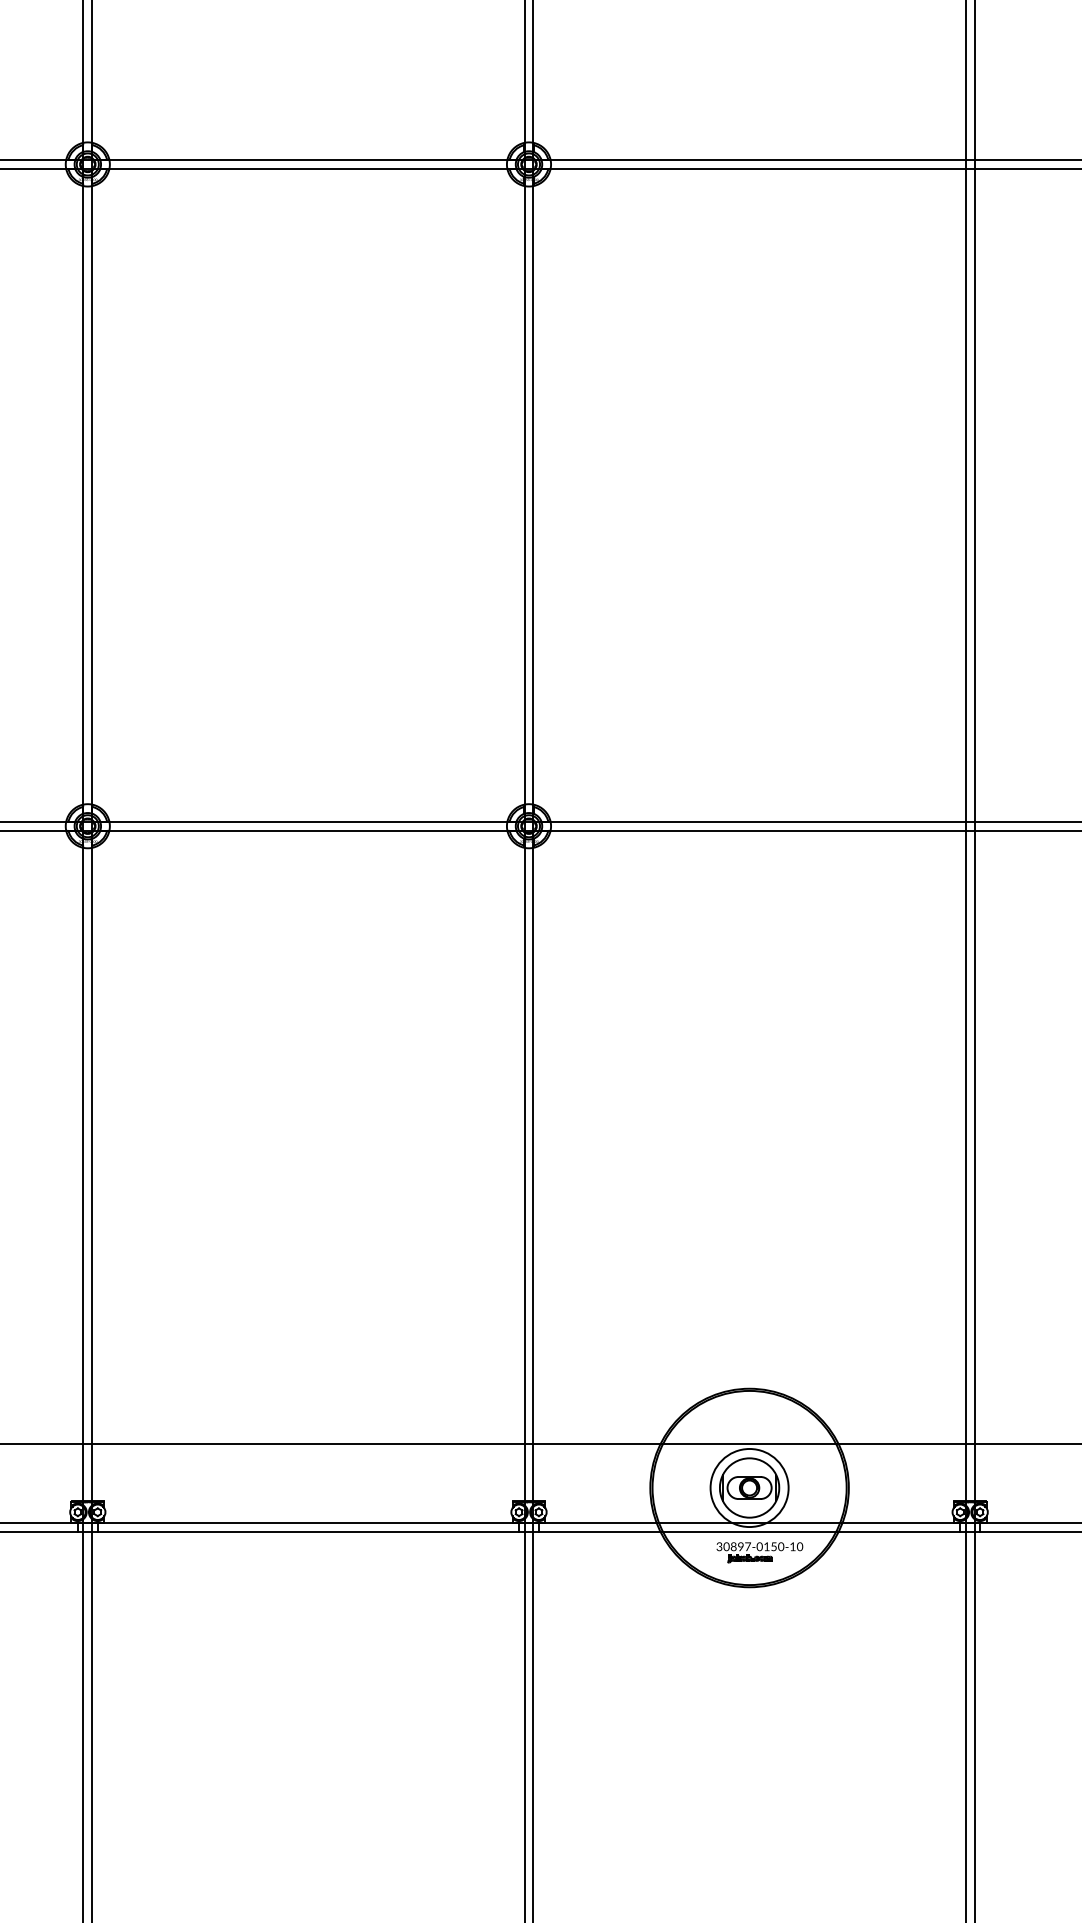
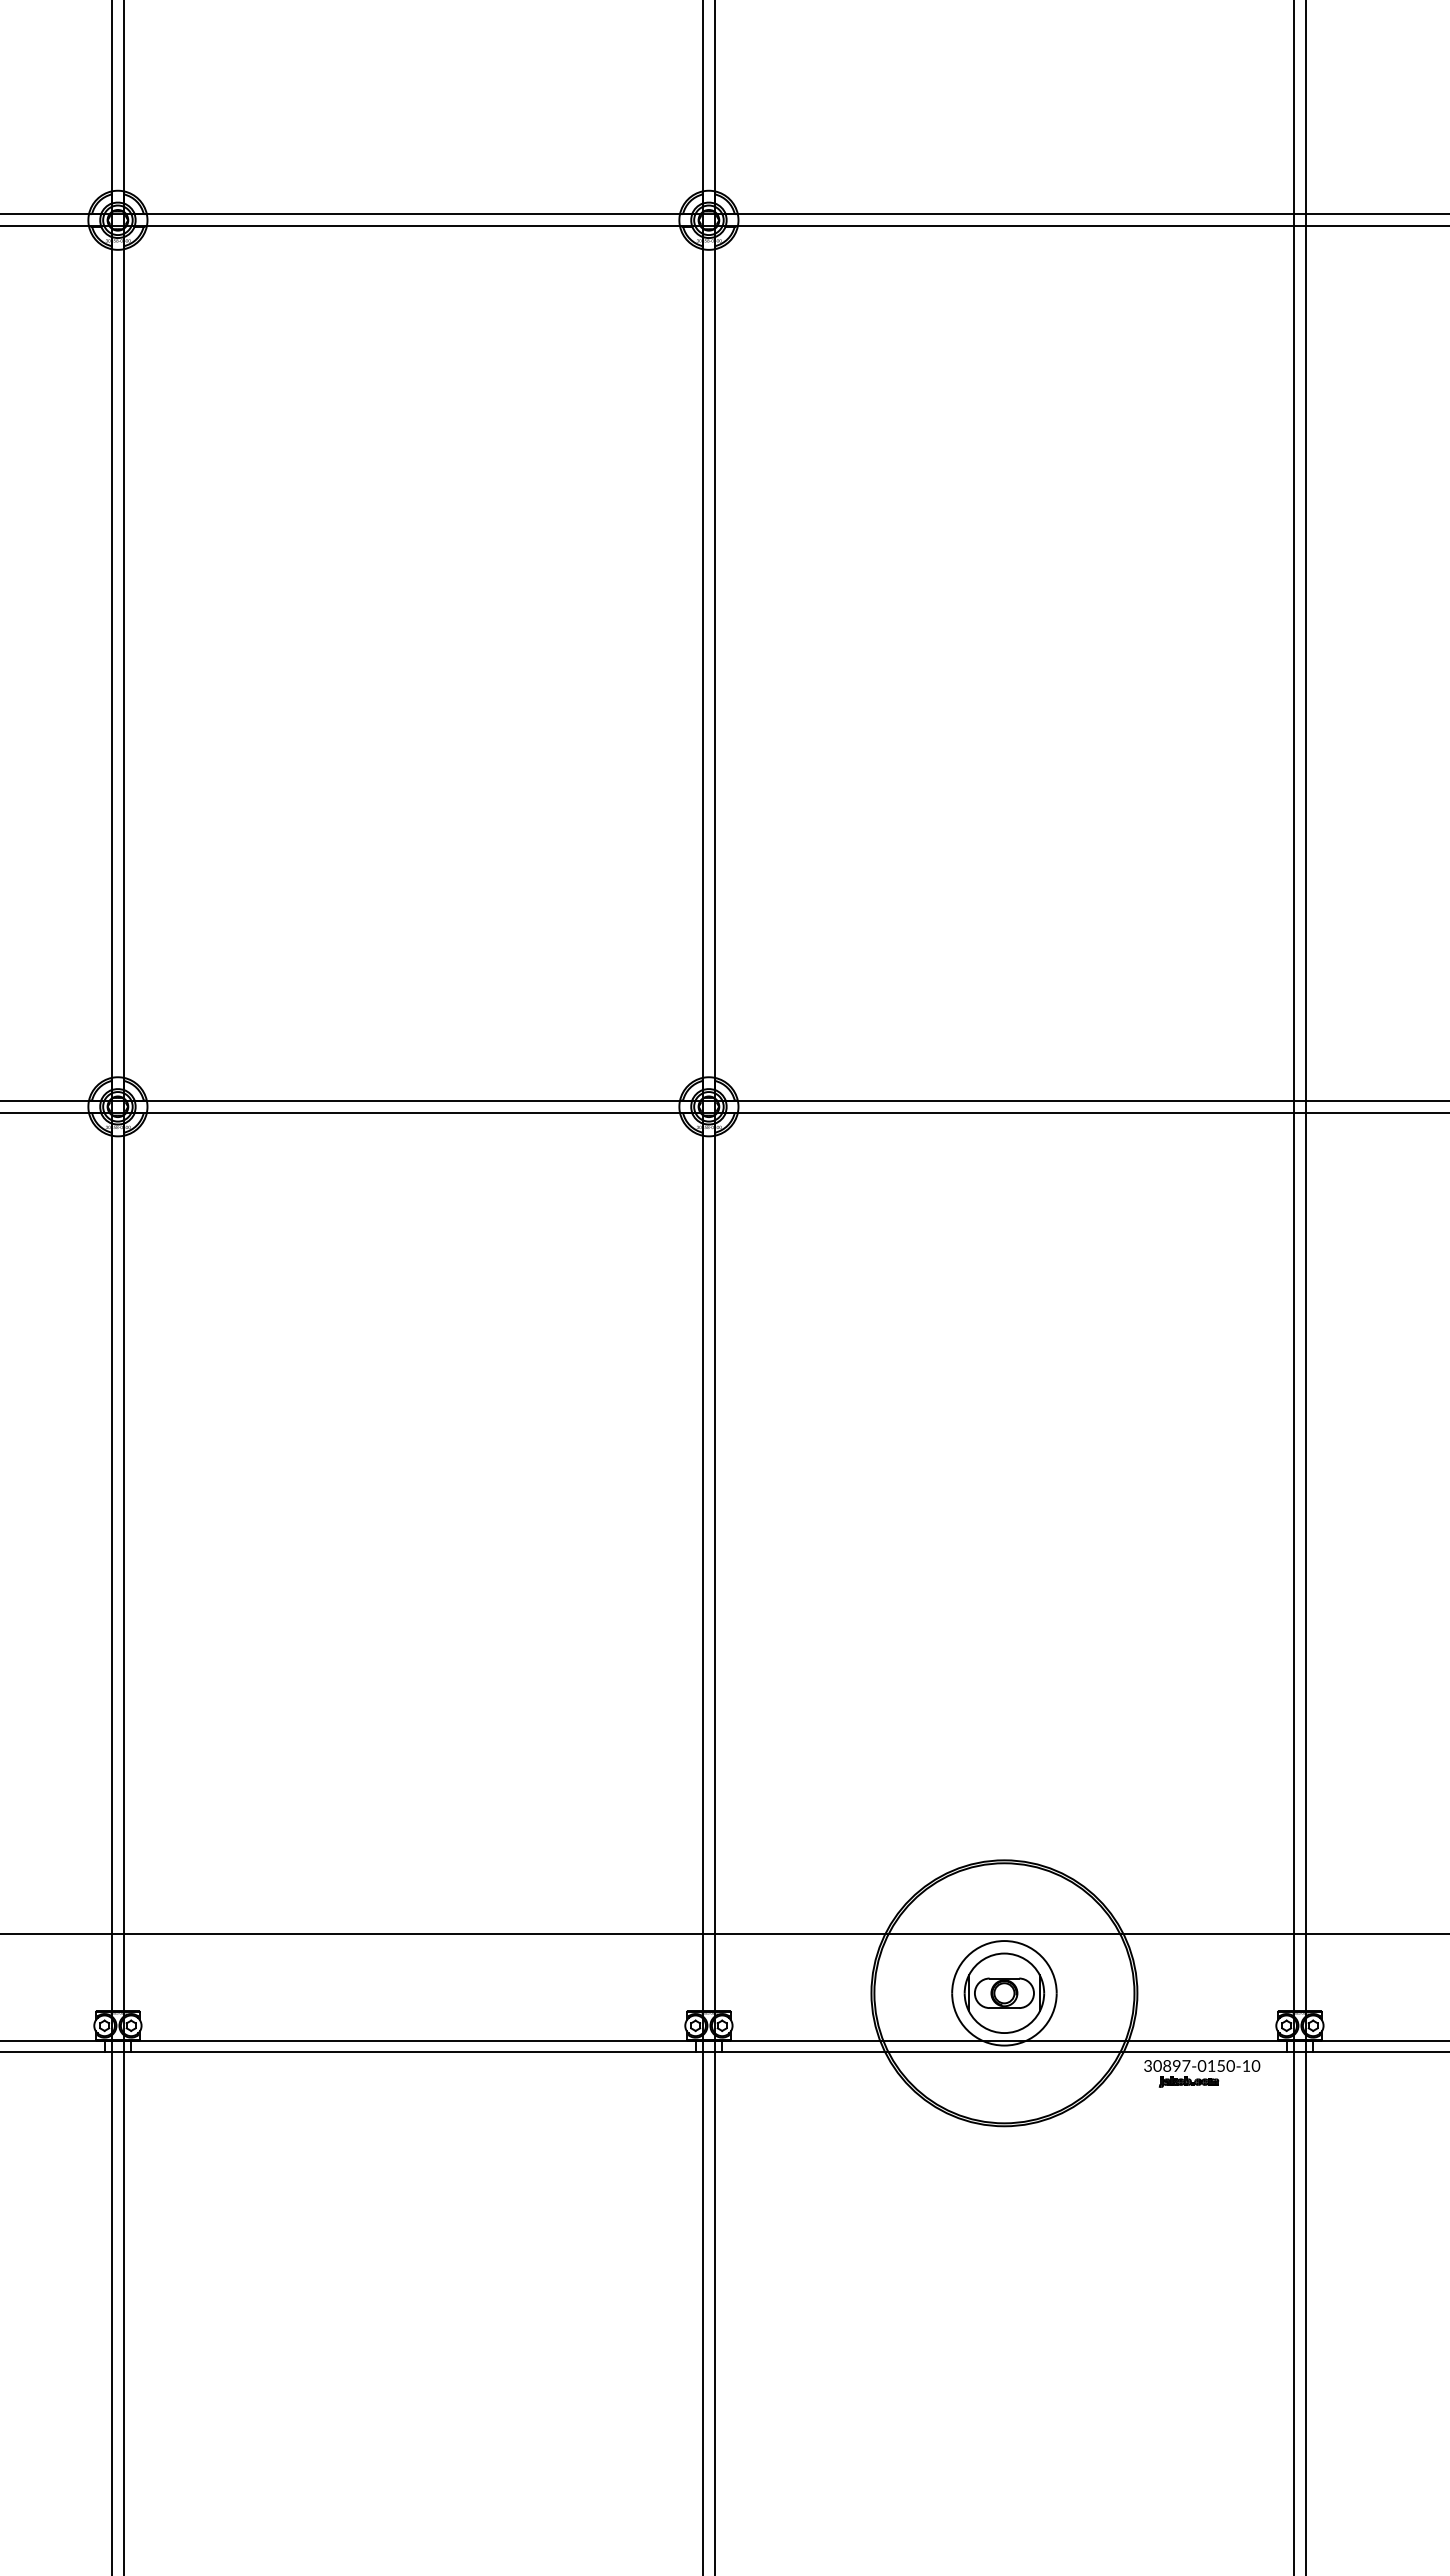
part: (760, 1552) -> (1202, 2073), moved

